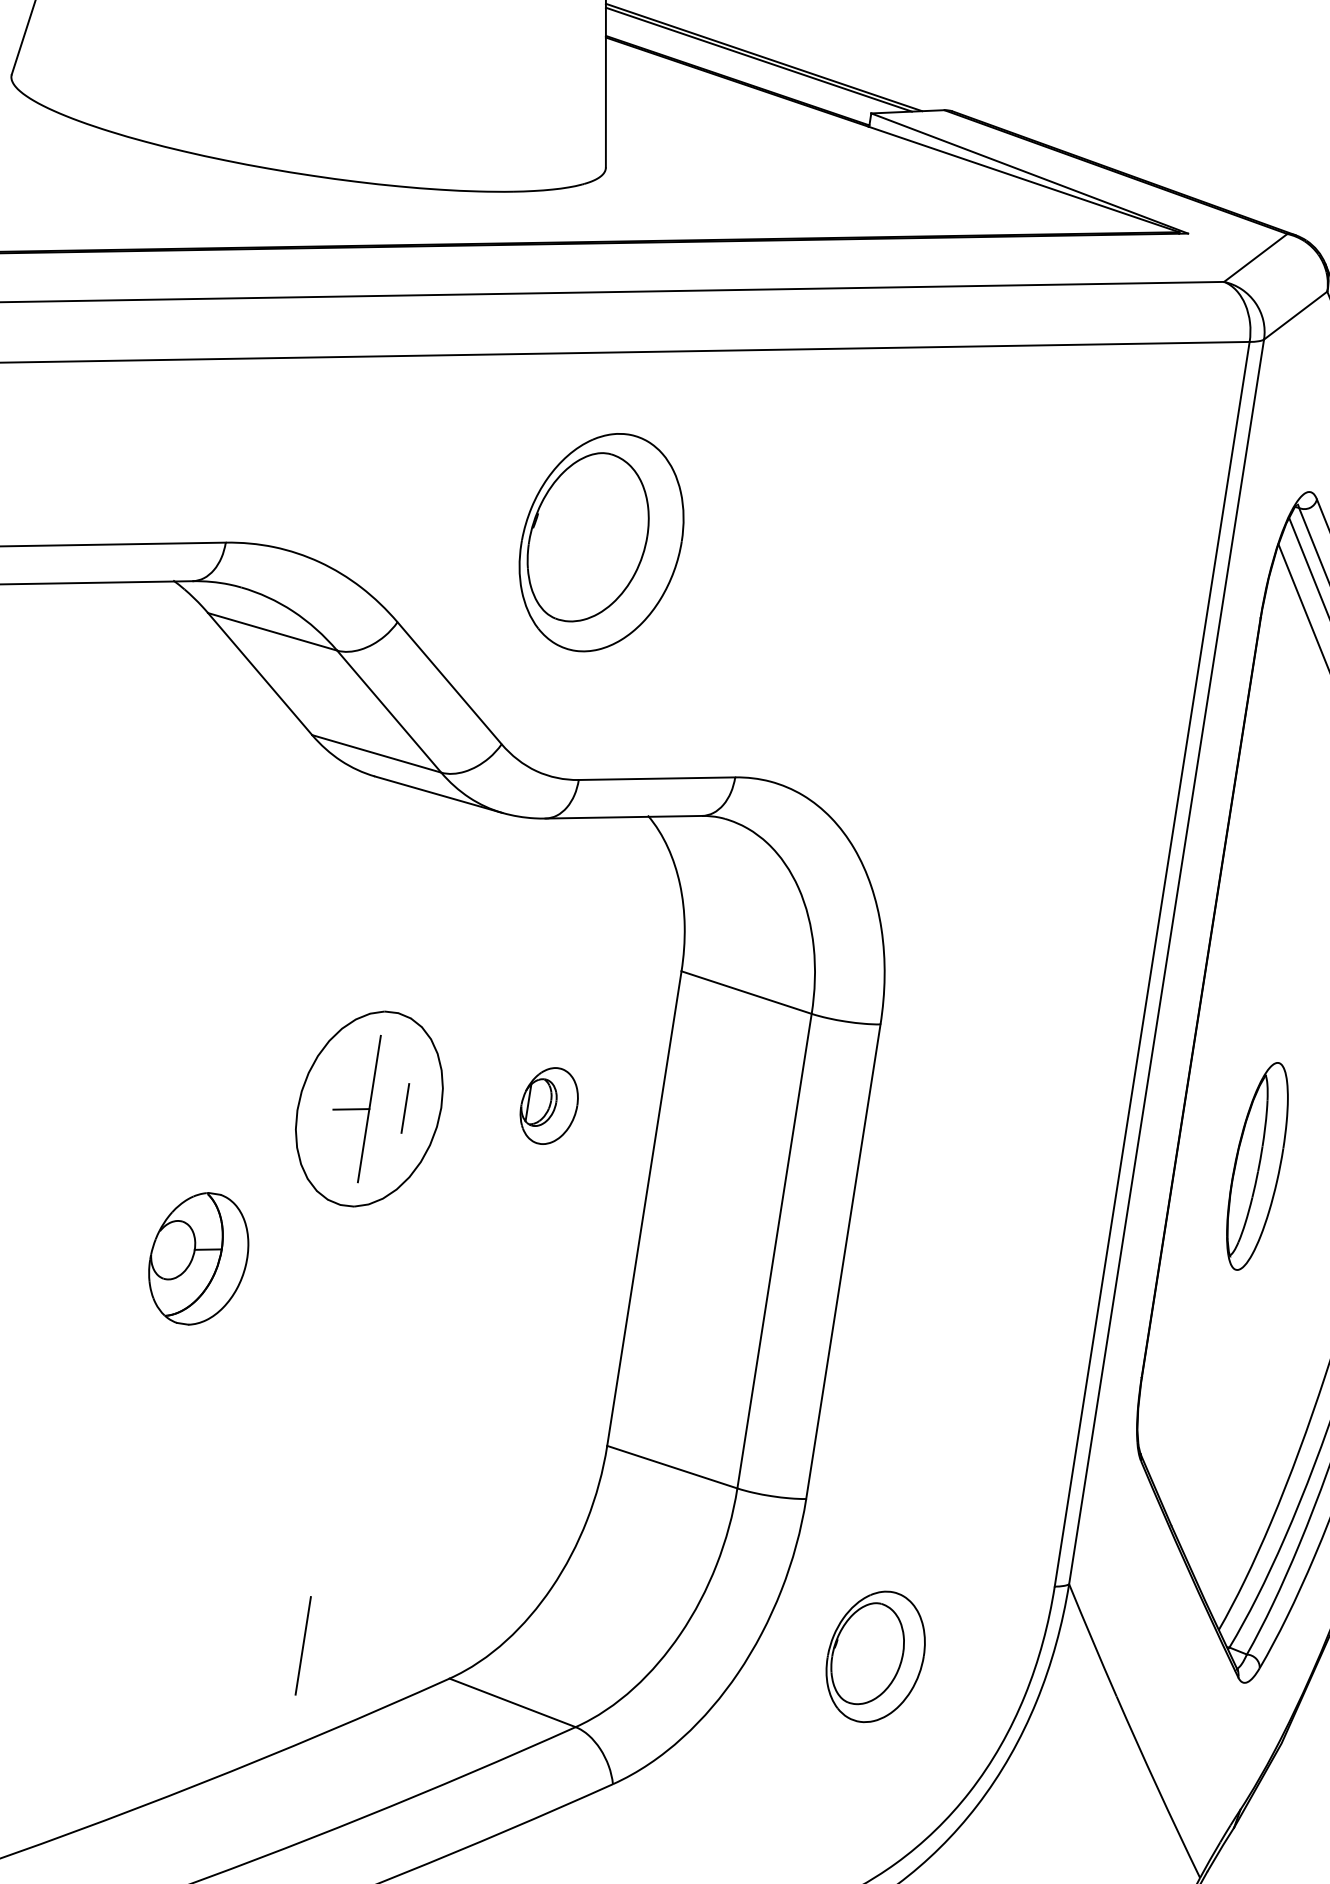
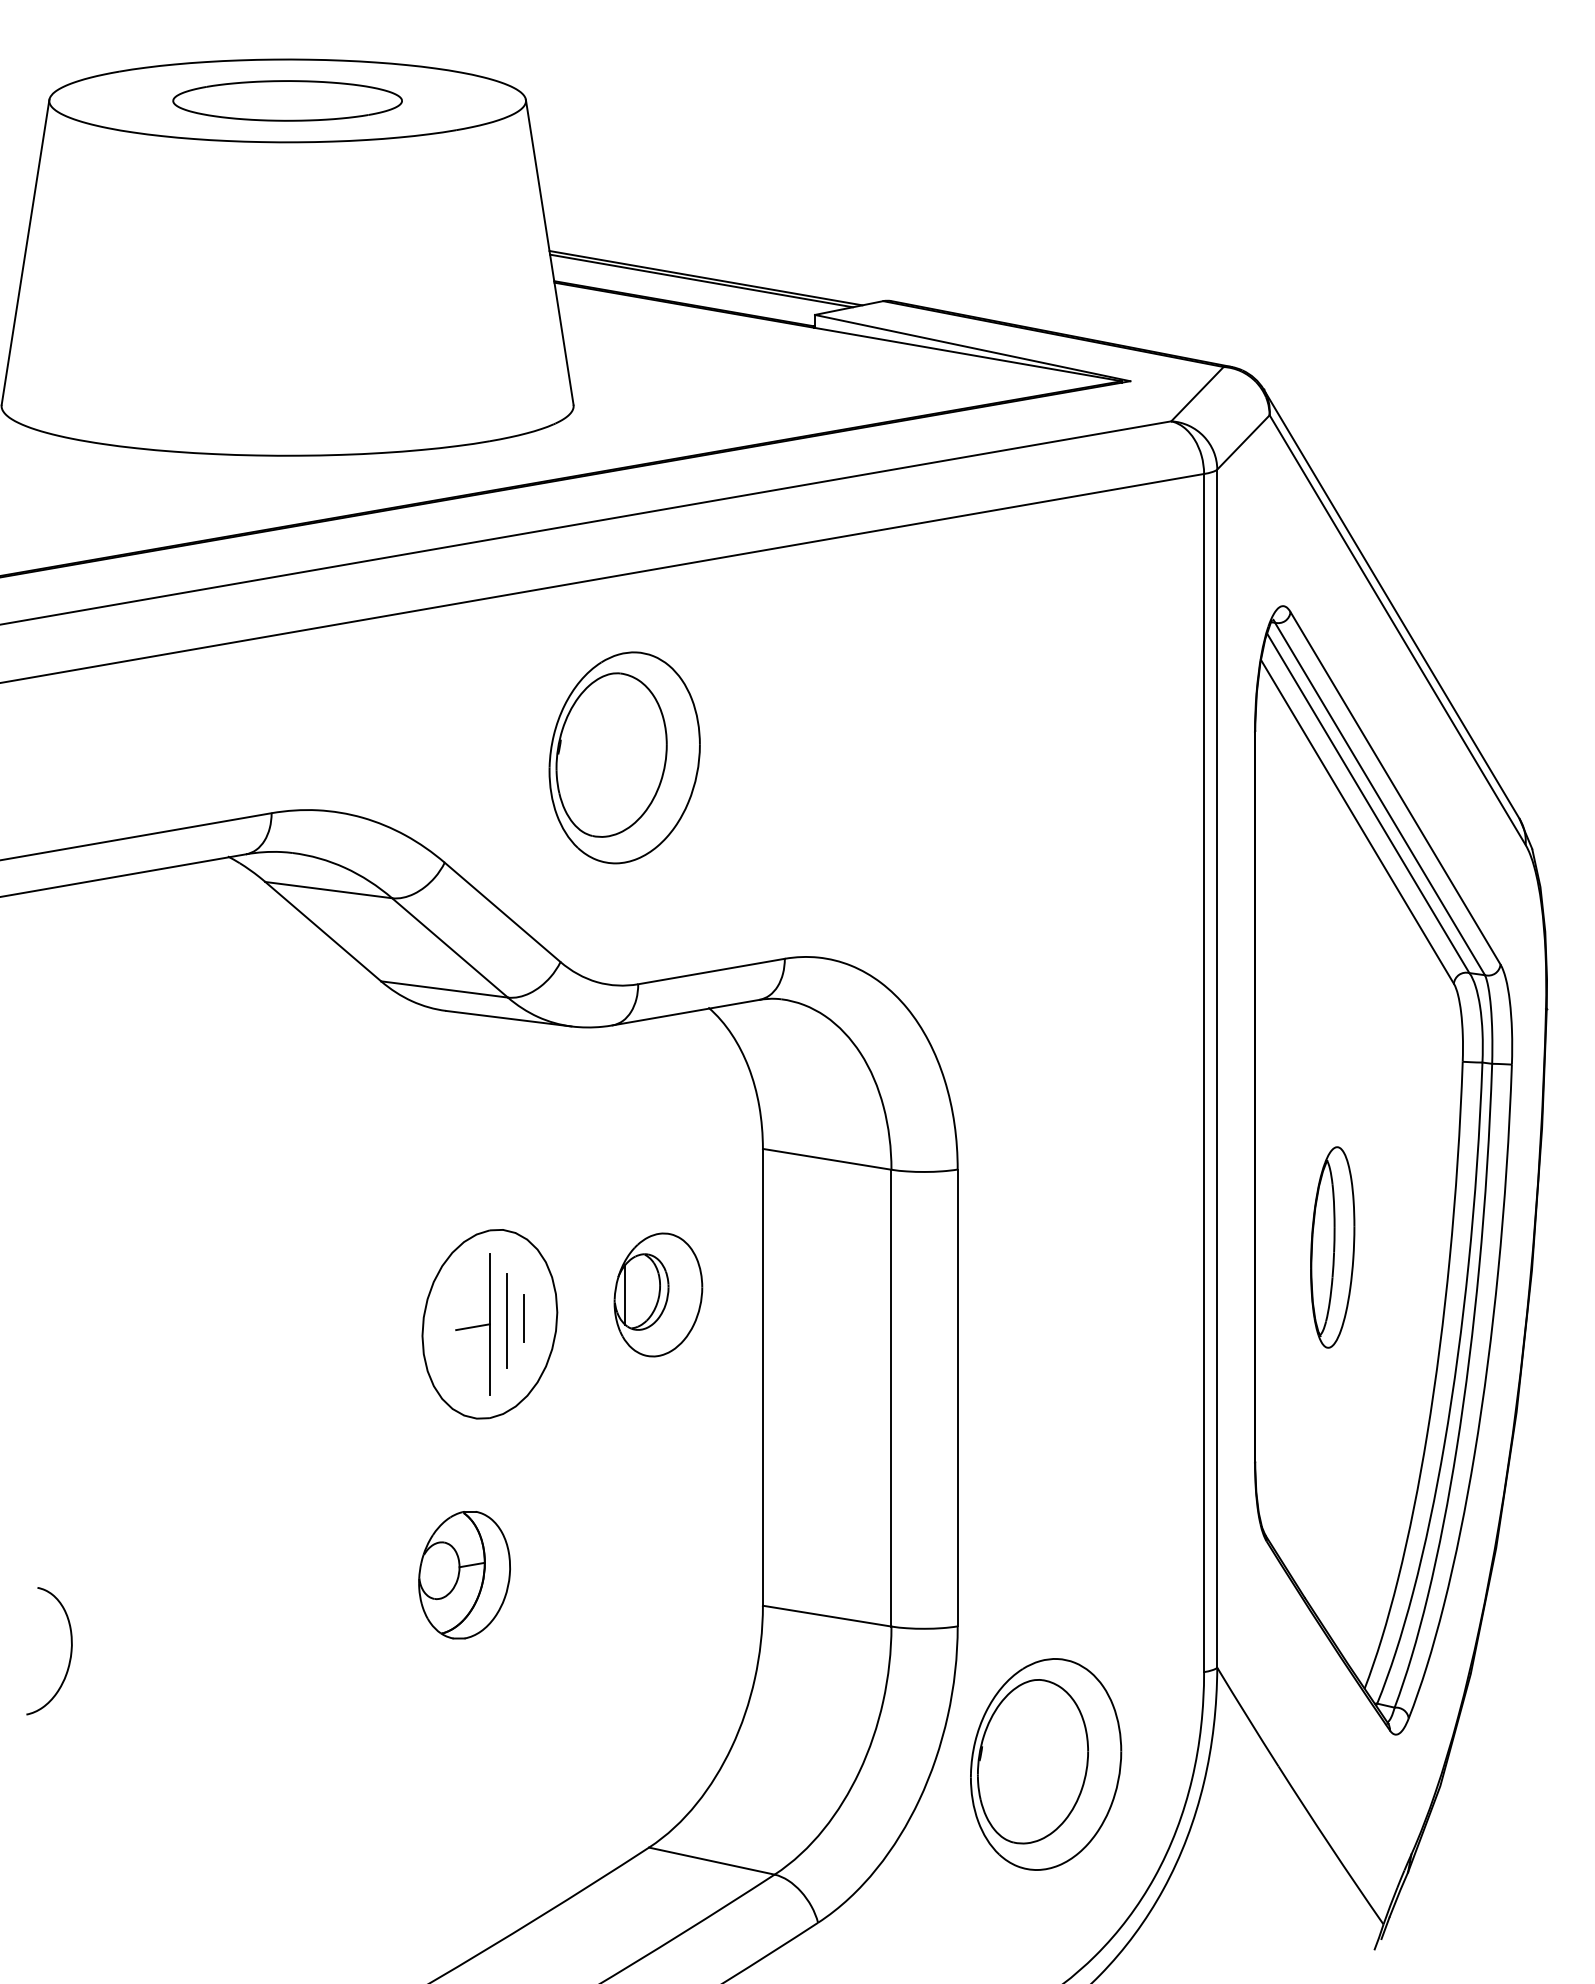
part: (549, 1105) -> (658, 1294), size x1.67
part: (198, 1259) -> (464, 1575), moved
line: (303, 1644) -> (506, 1320), moved
part: (875, 1656) -> (1046, 1764), size x1.67

